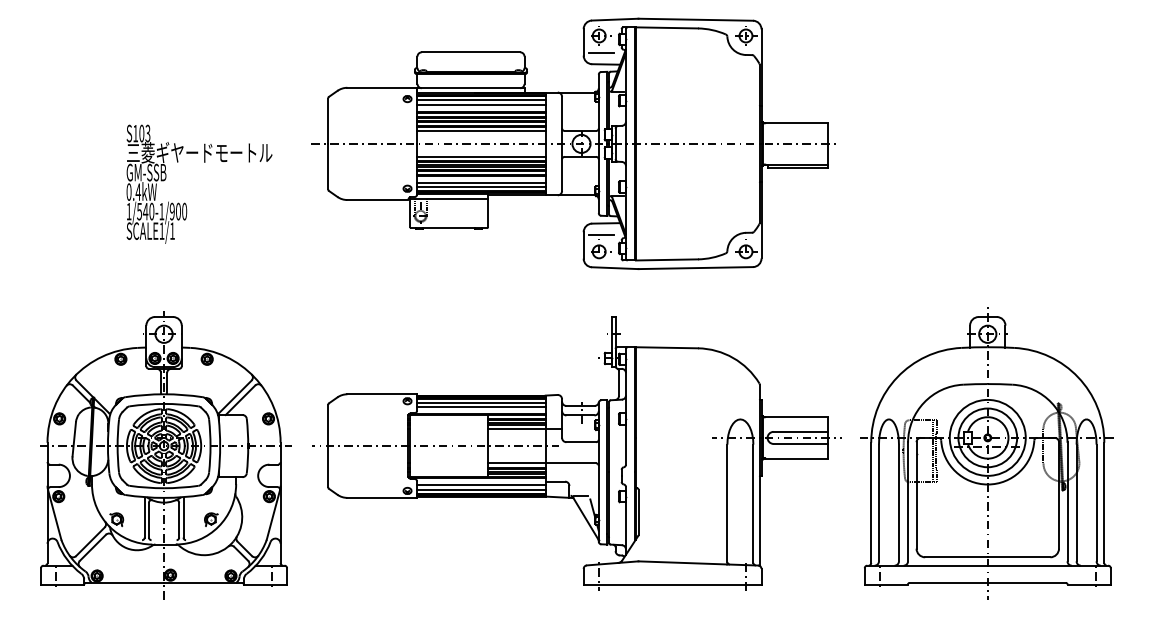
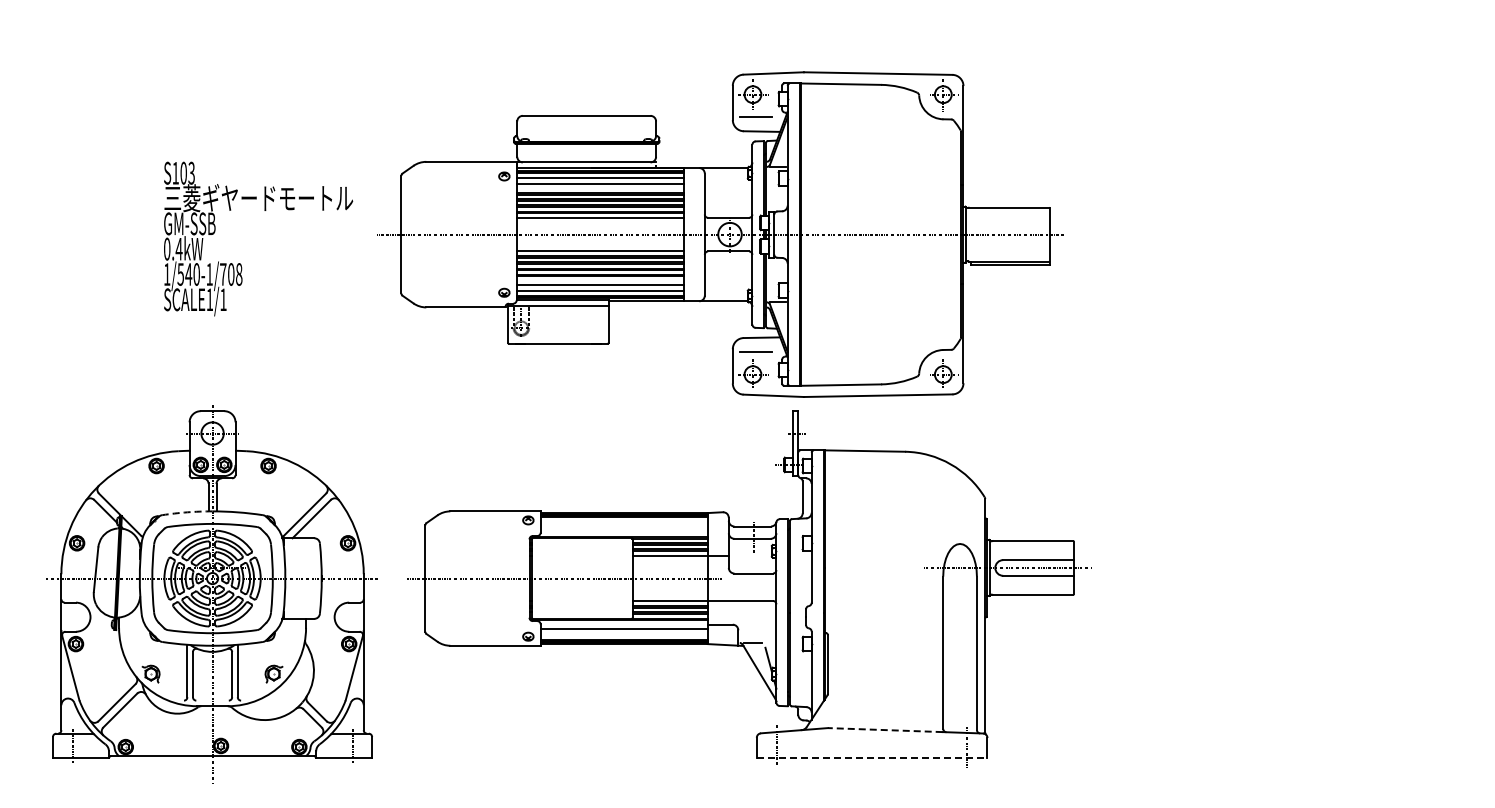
part: (574, 143) -> (720, 234), moved
text: (178, 211) -> (231, 274), 1/540-1/900 -> 1/540-1/708
arc: (144, 395) -> (187, 512), solid -> dashed
line: (480, 402) -> (623, 522), removed
line: (480, 406) -> (623, 527), removed
part: (987, 451) -> (1280, 585), removed
line: (480, 489) -> (623, 634), removed
line: (682, 563) -> (884, 730), solid -> dashed
line: (672, 584) -> (872, 758), solid -> dashed

